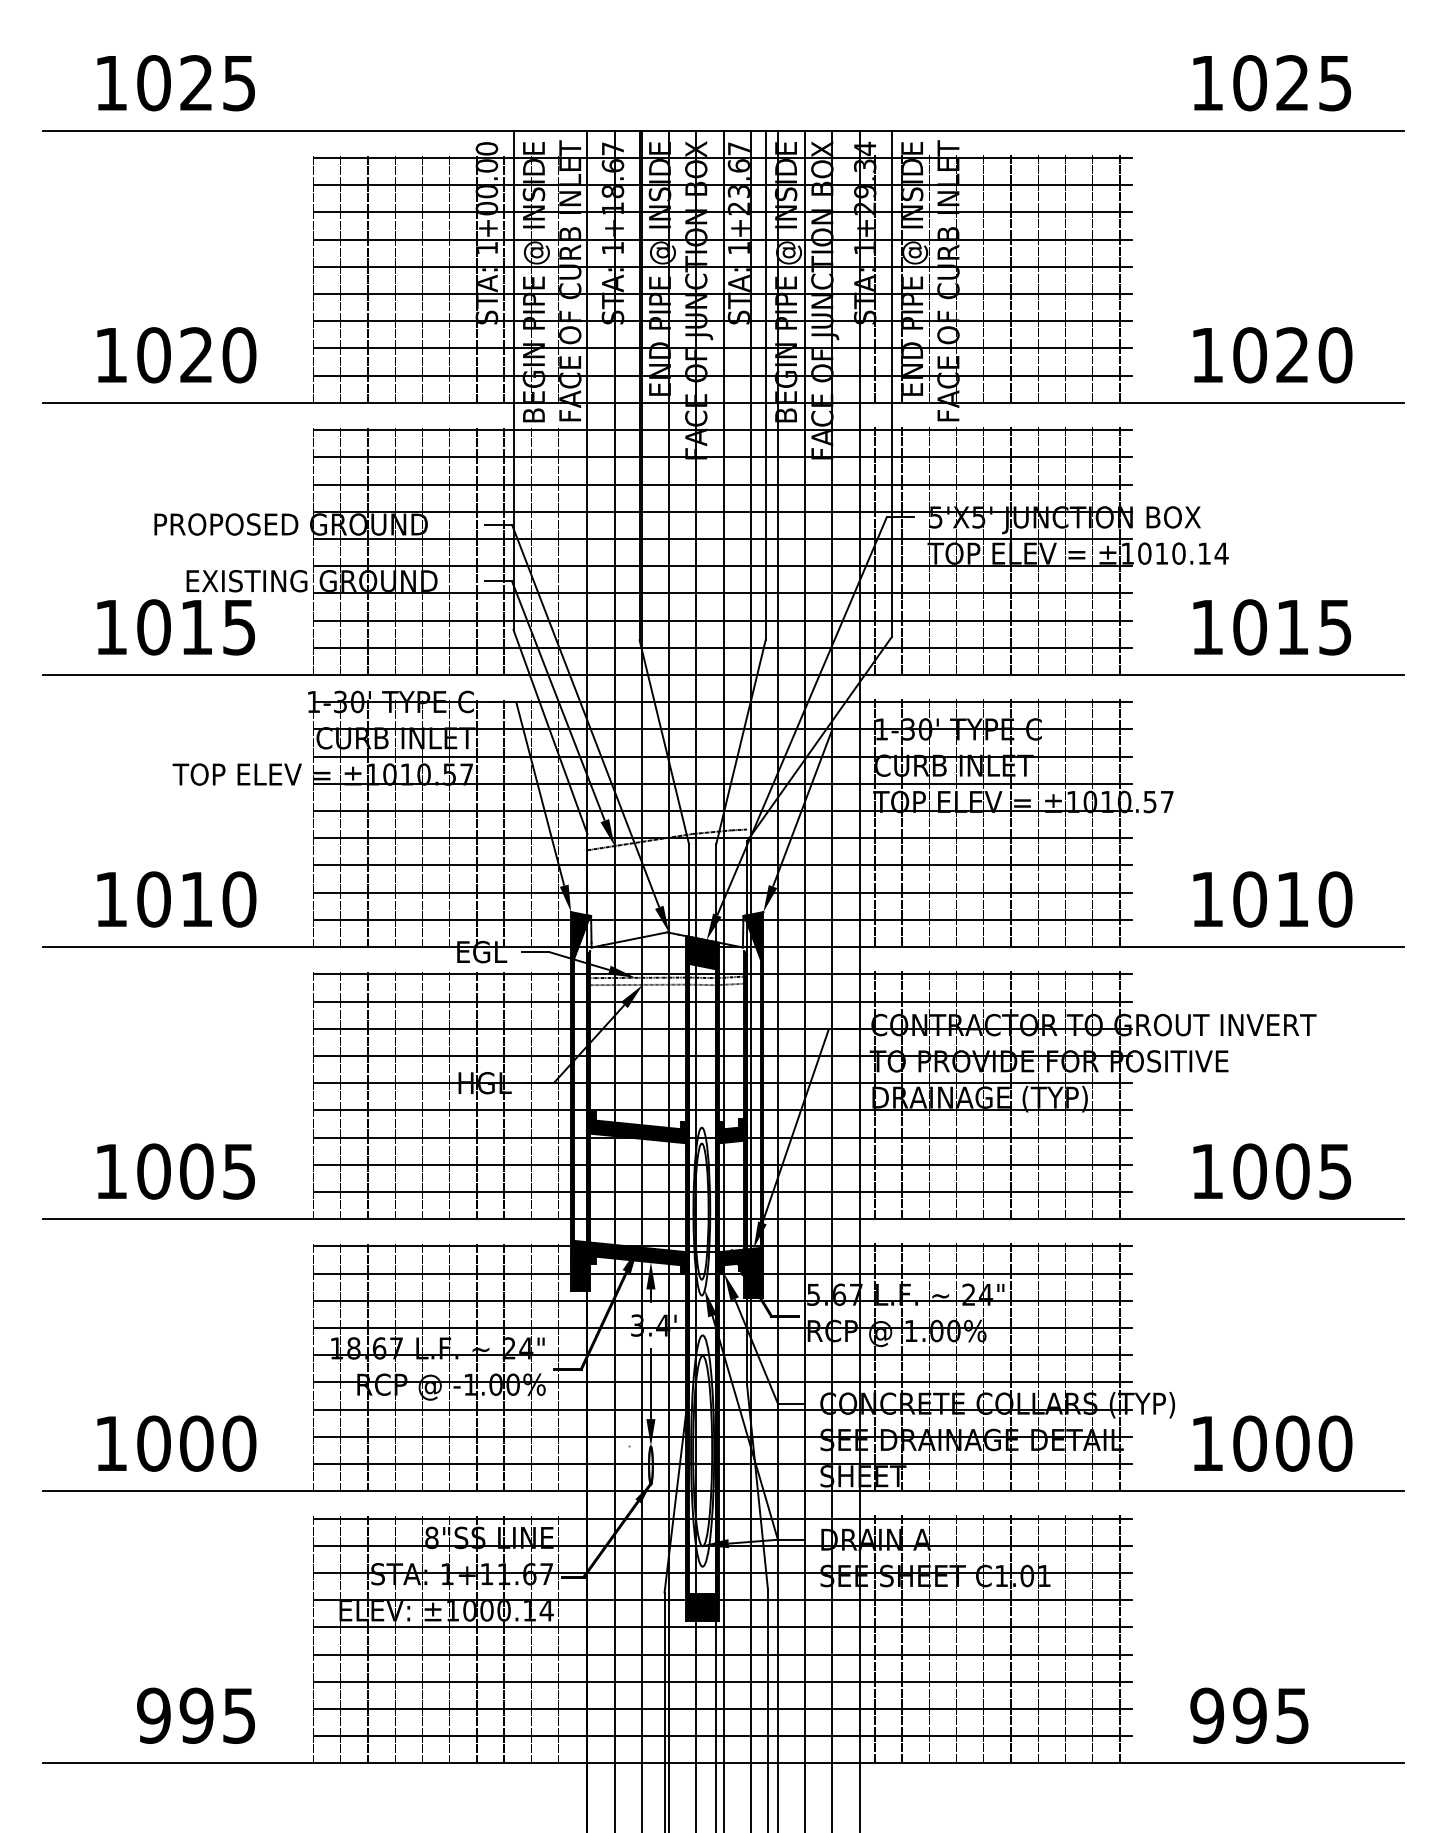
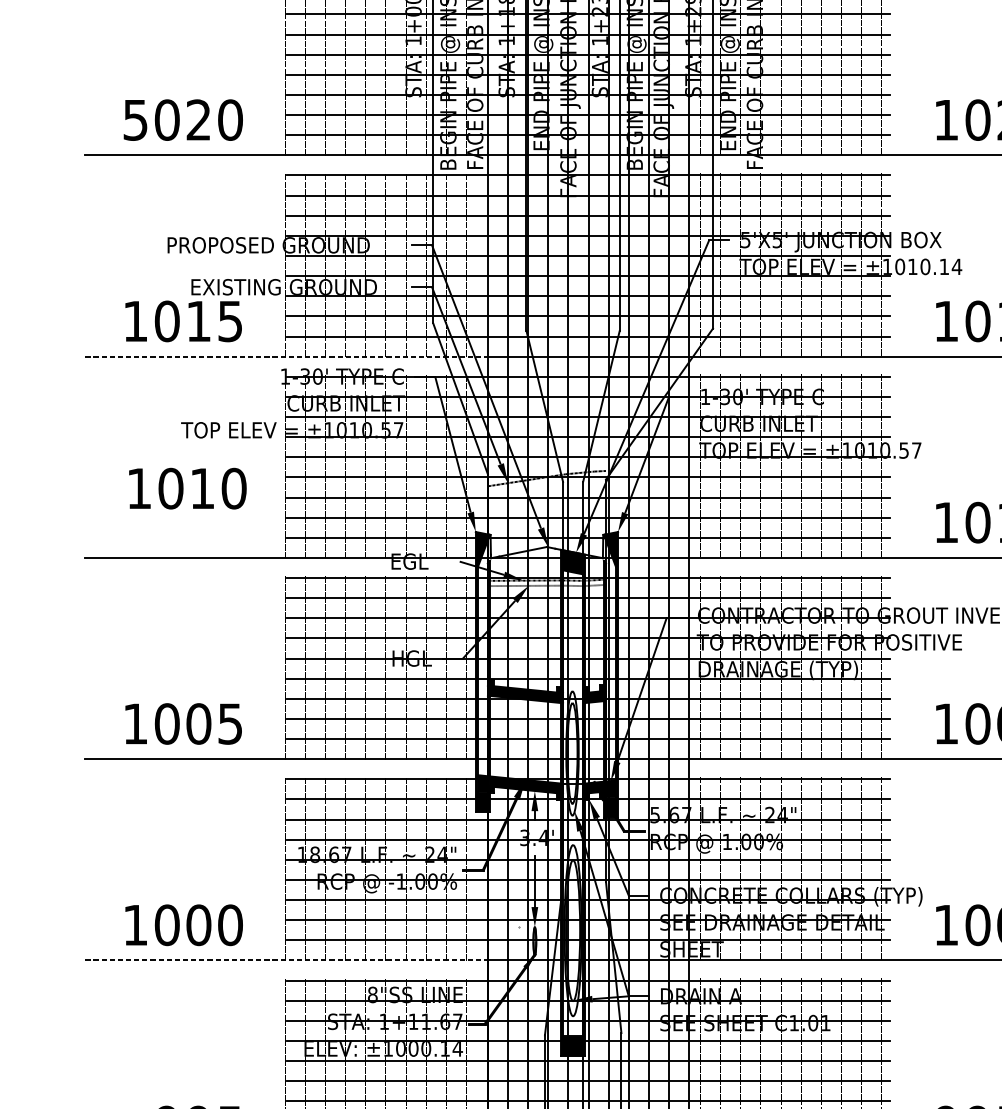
text: (110, 355) -> (135, 120), 1020 -> 5020
line: (315, 675) -> (286, 357), solid -> dashed
text: (176, 899) -> (187, 488), moved
line: (535, 952) -> (449, 561), removed
line: (315, 1491) -> (286, 960), solid -> dashed

